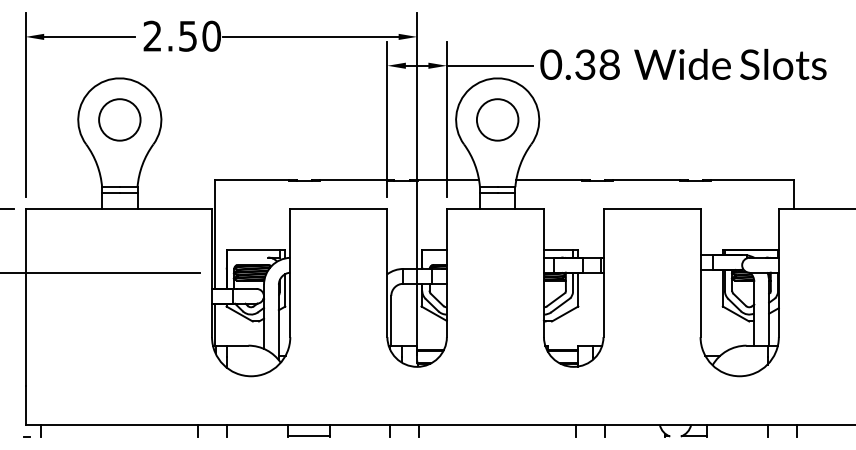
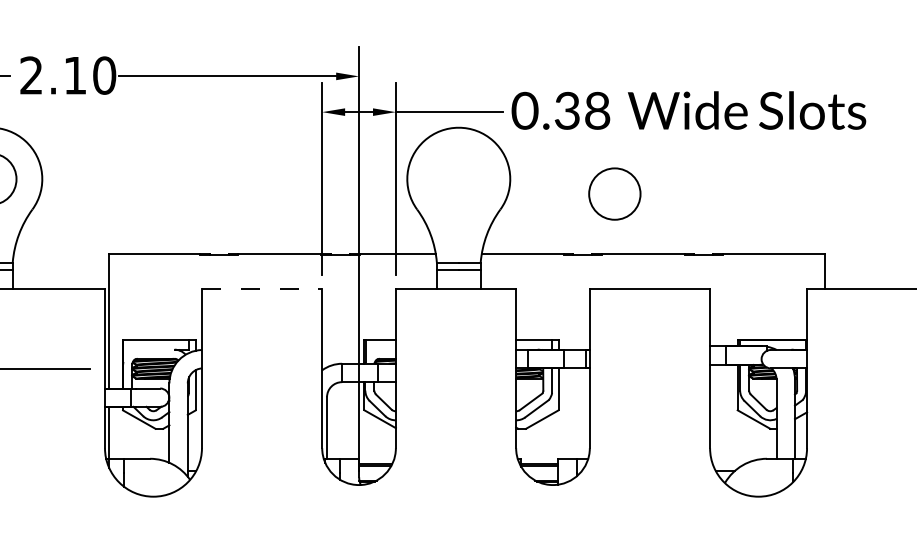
text: (187, 36) -> (74, 75), 2.50 -> 2.10
circle: (497, 119) -> (614, 193), moved
line: (338, 208) -> (261, 288), solid -> dashed

